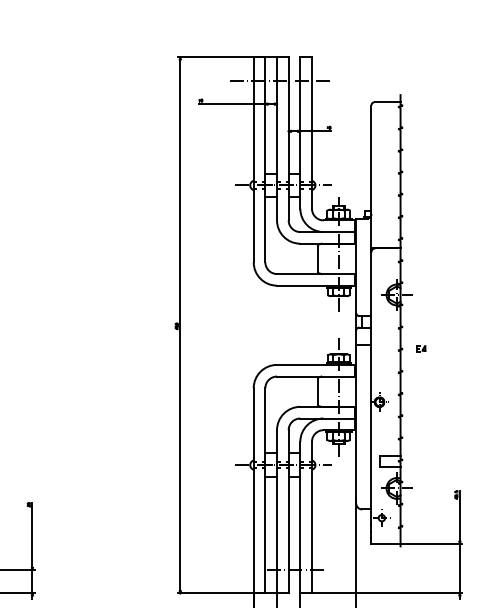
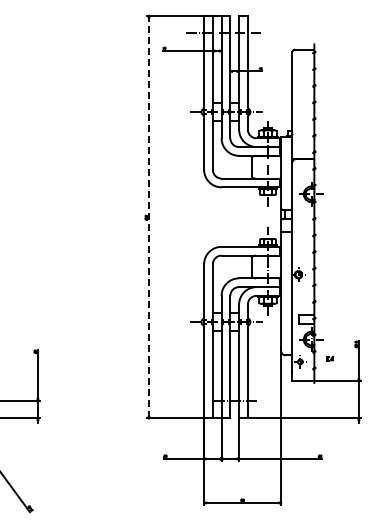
line: (180, 324) -> (149, 216), solid -> dashed
part: (420, 348) -> (329, 358), moved

